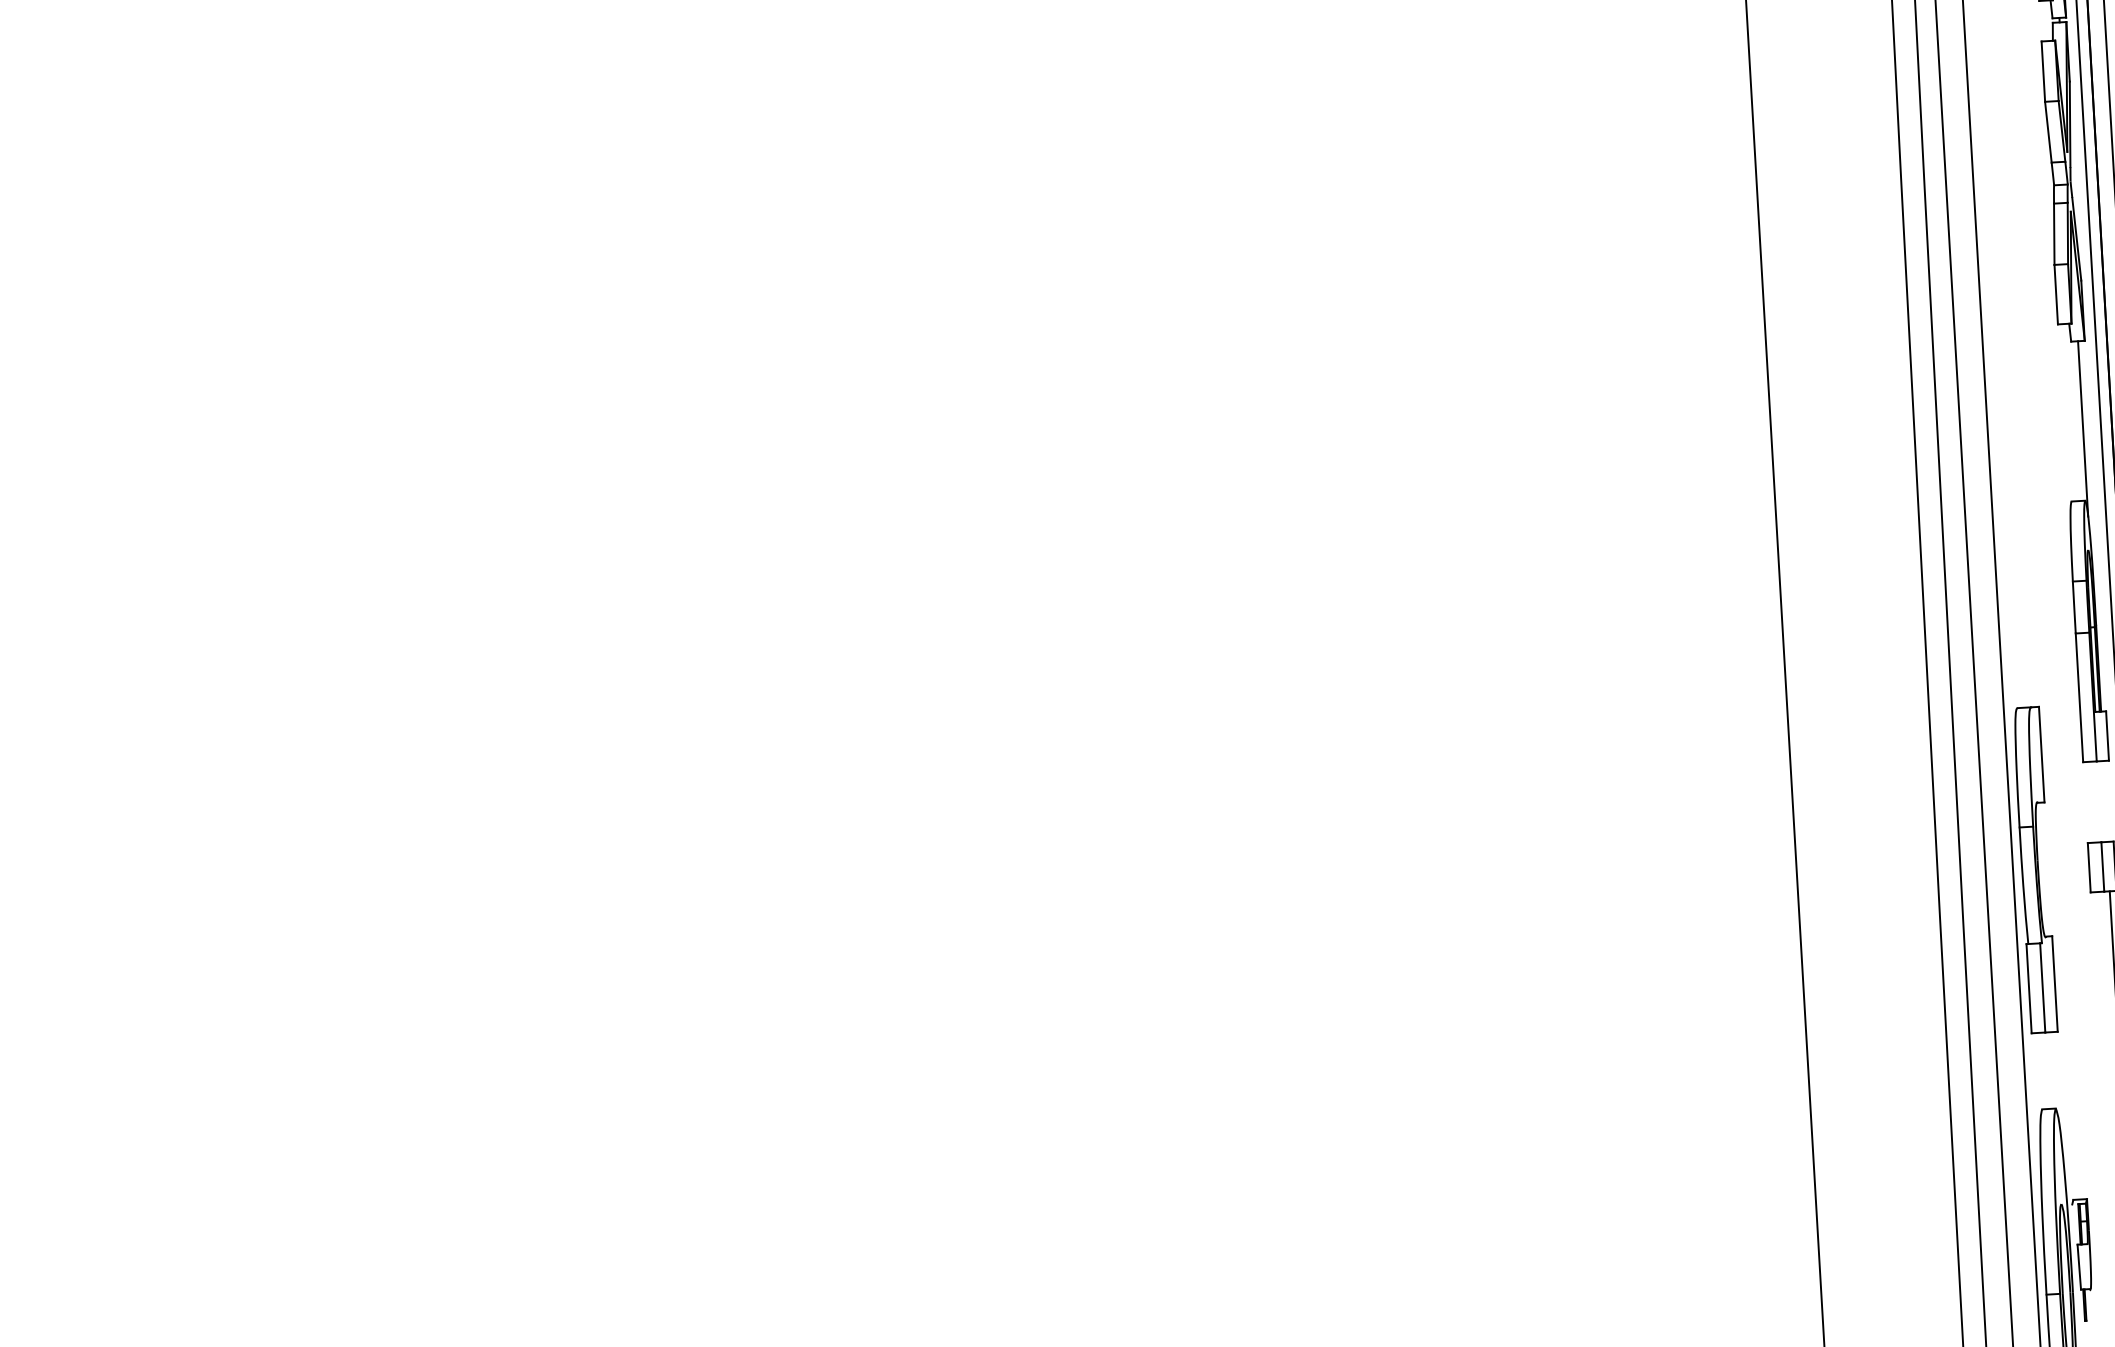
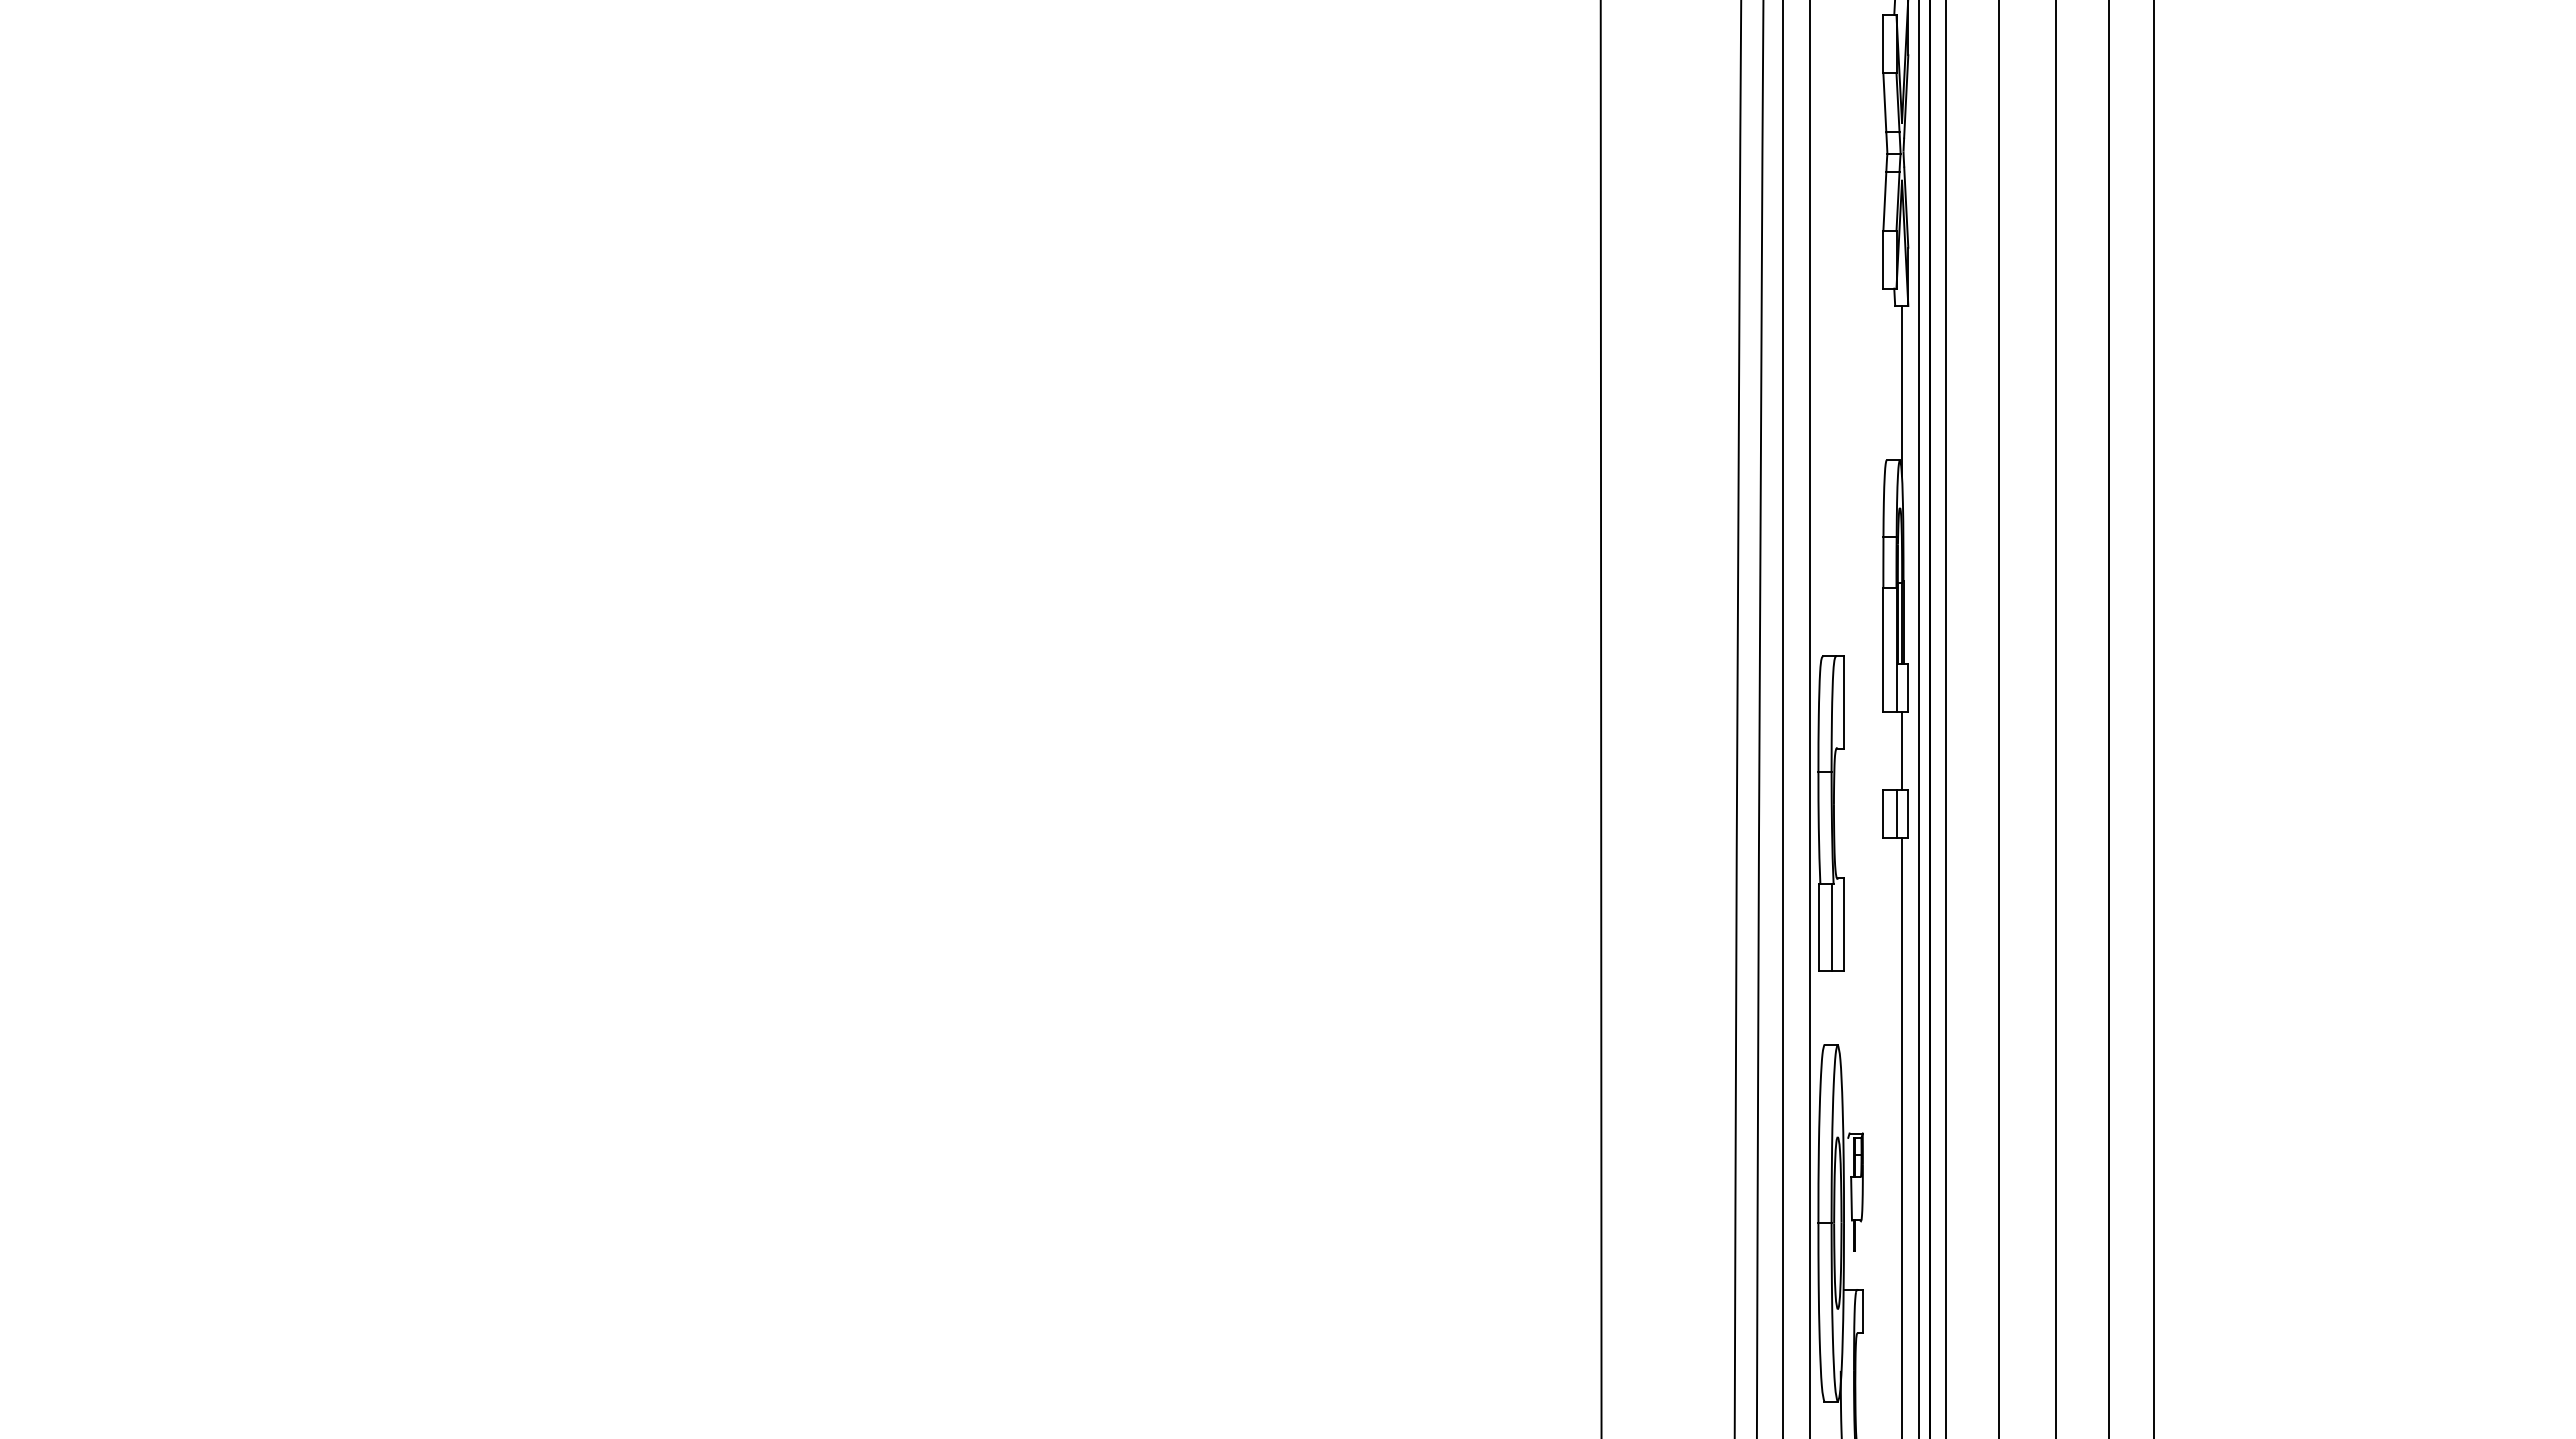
line: (2104, 801) -> (1901, 751), added

